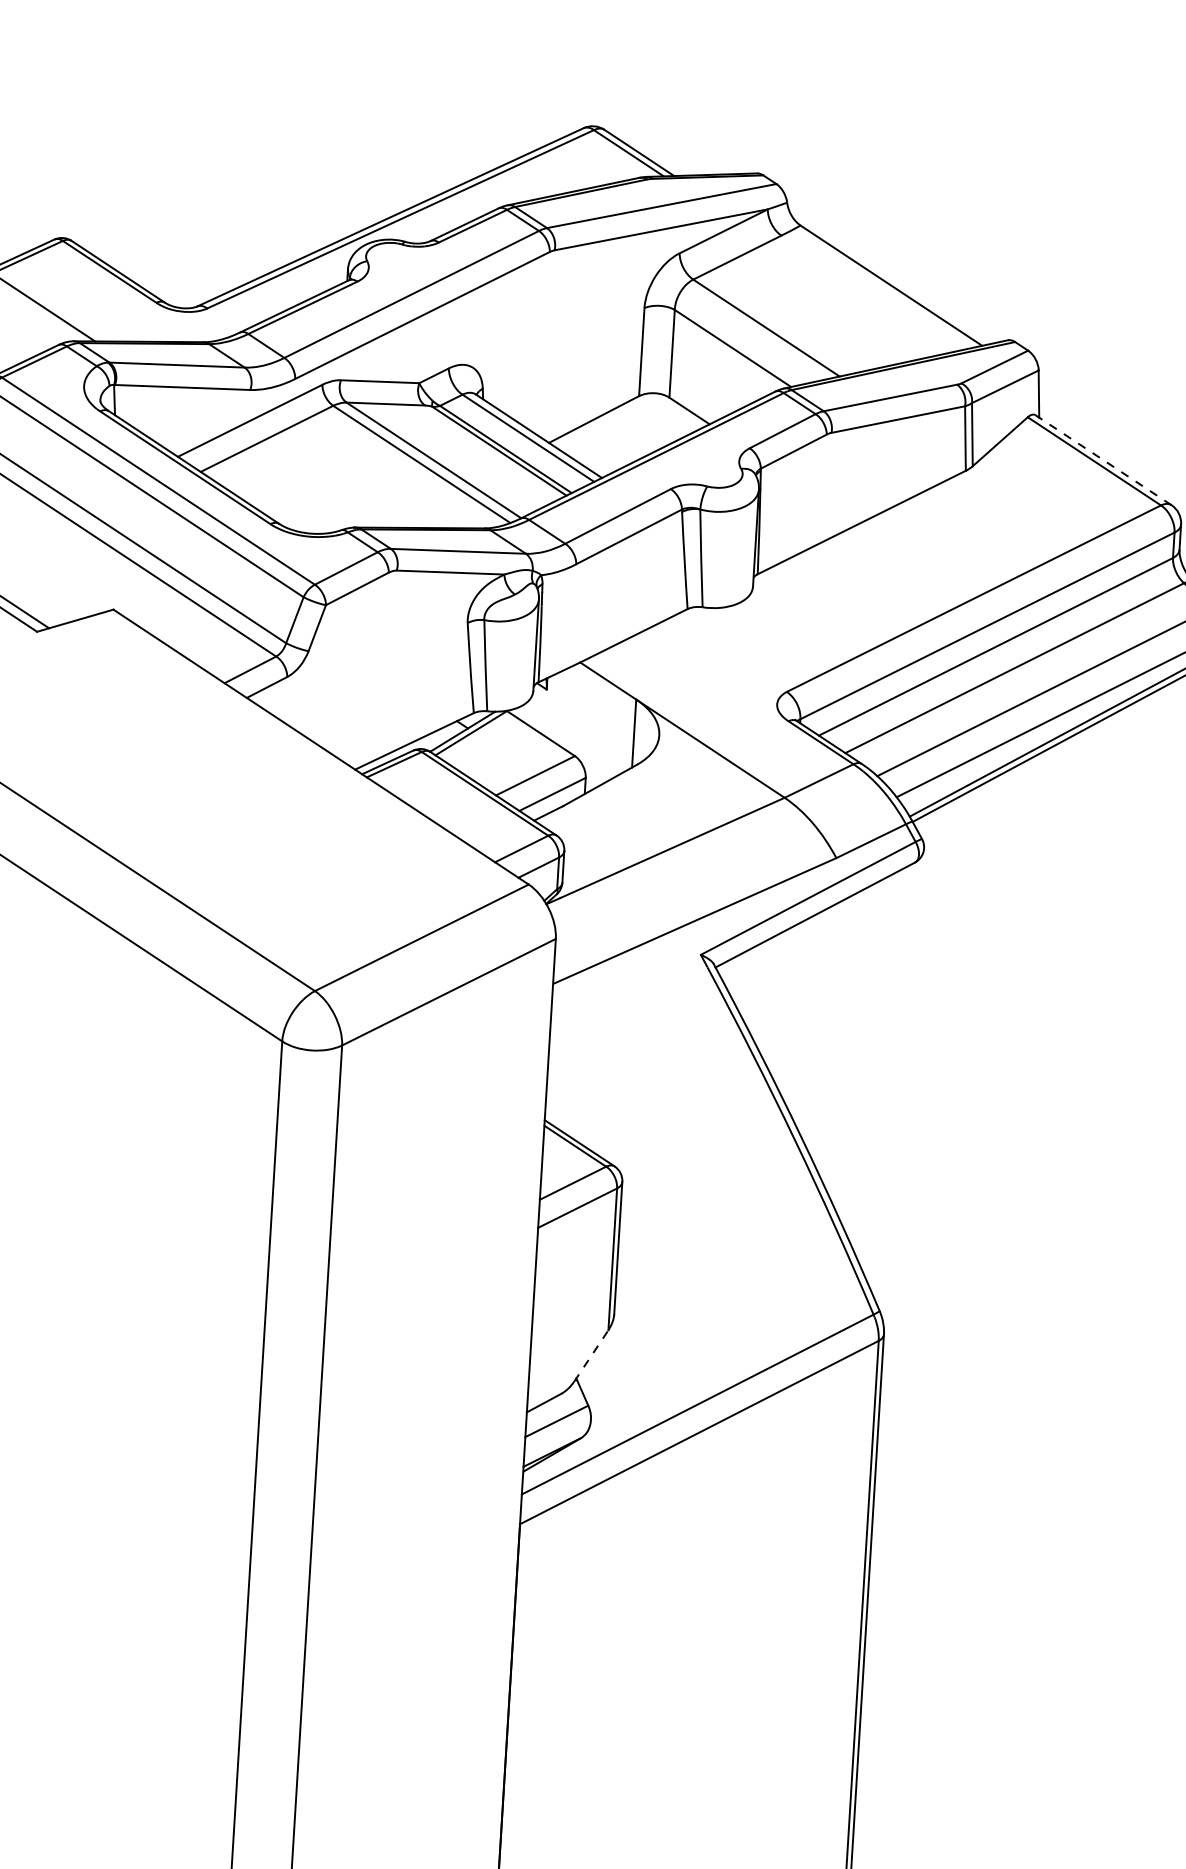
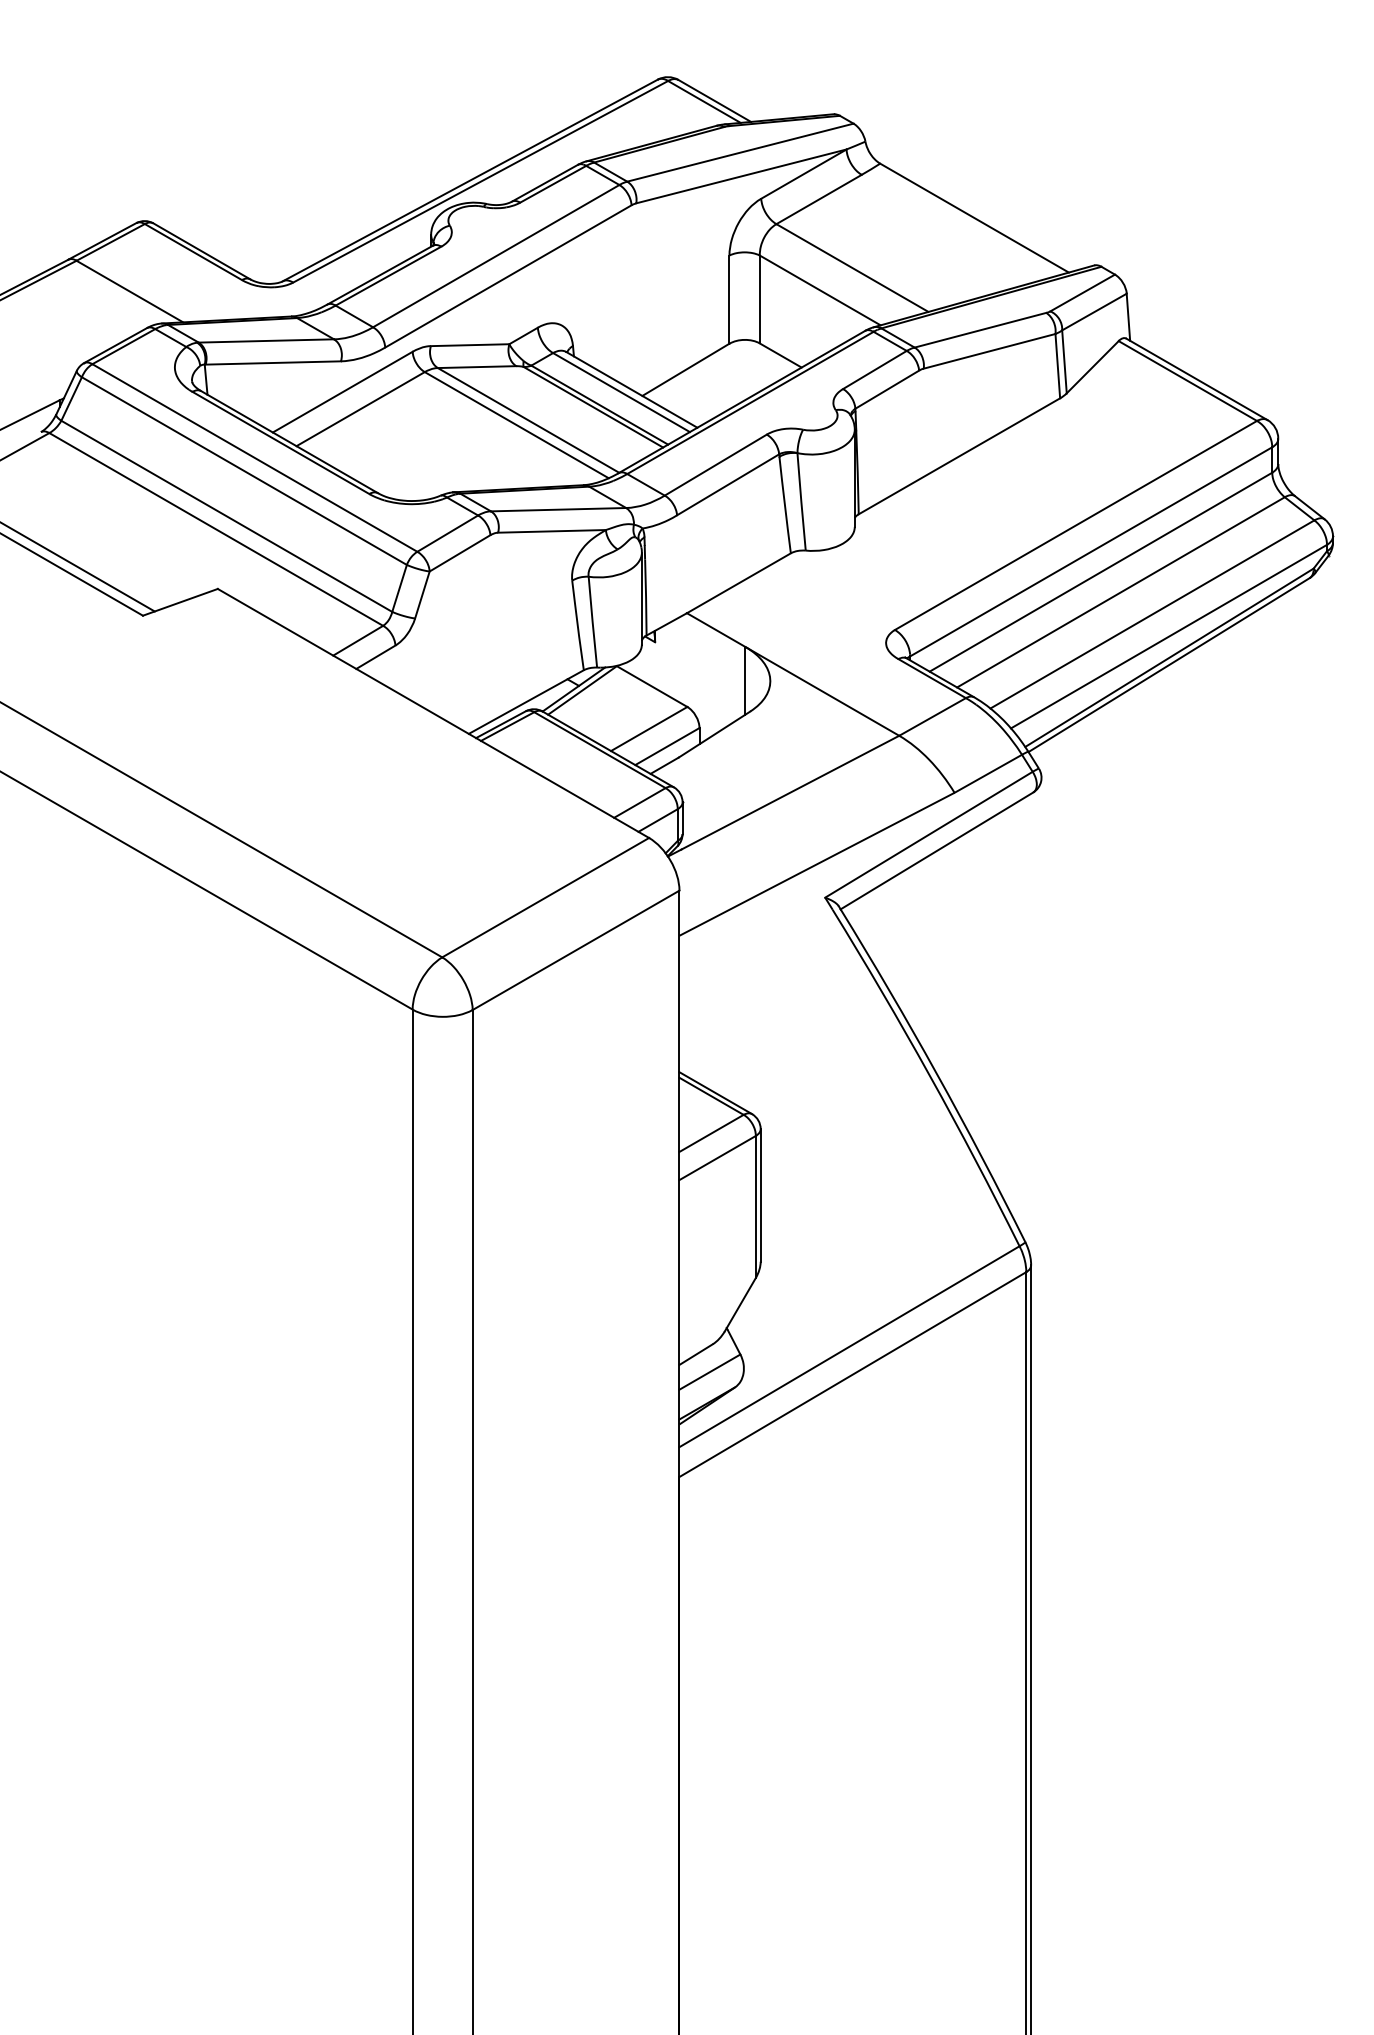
line: (1103, 460) -> (1196, 379), dashed -> solid
line: (591, 1355) -> (740, 1304), dashed -> solid

